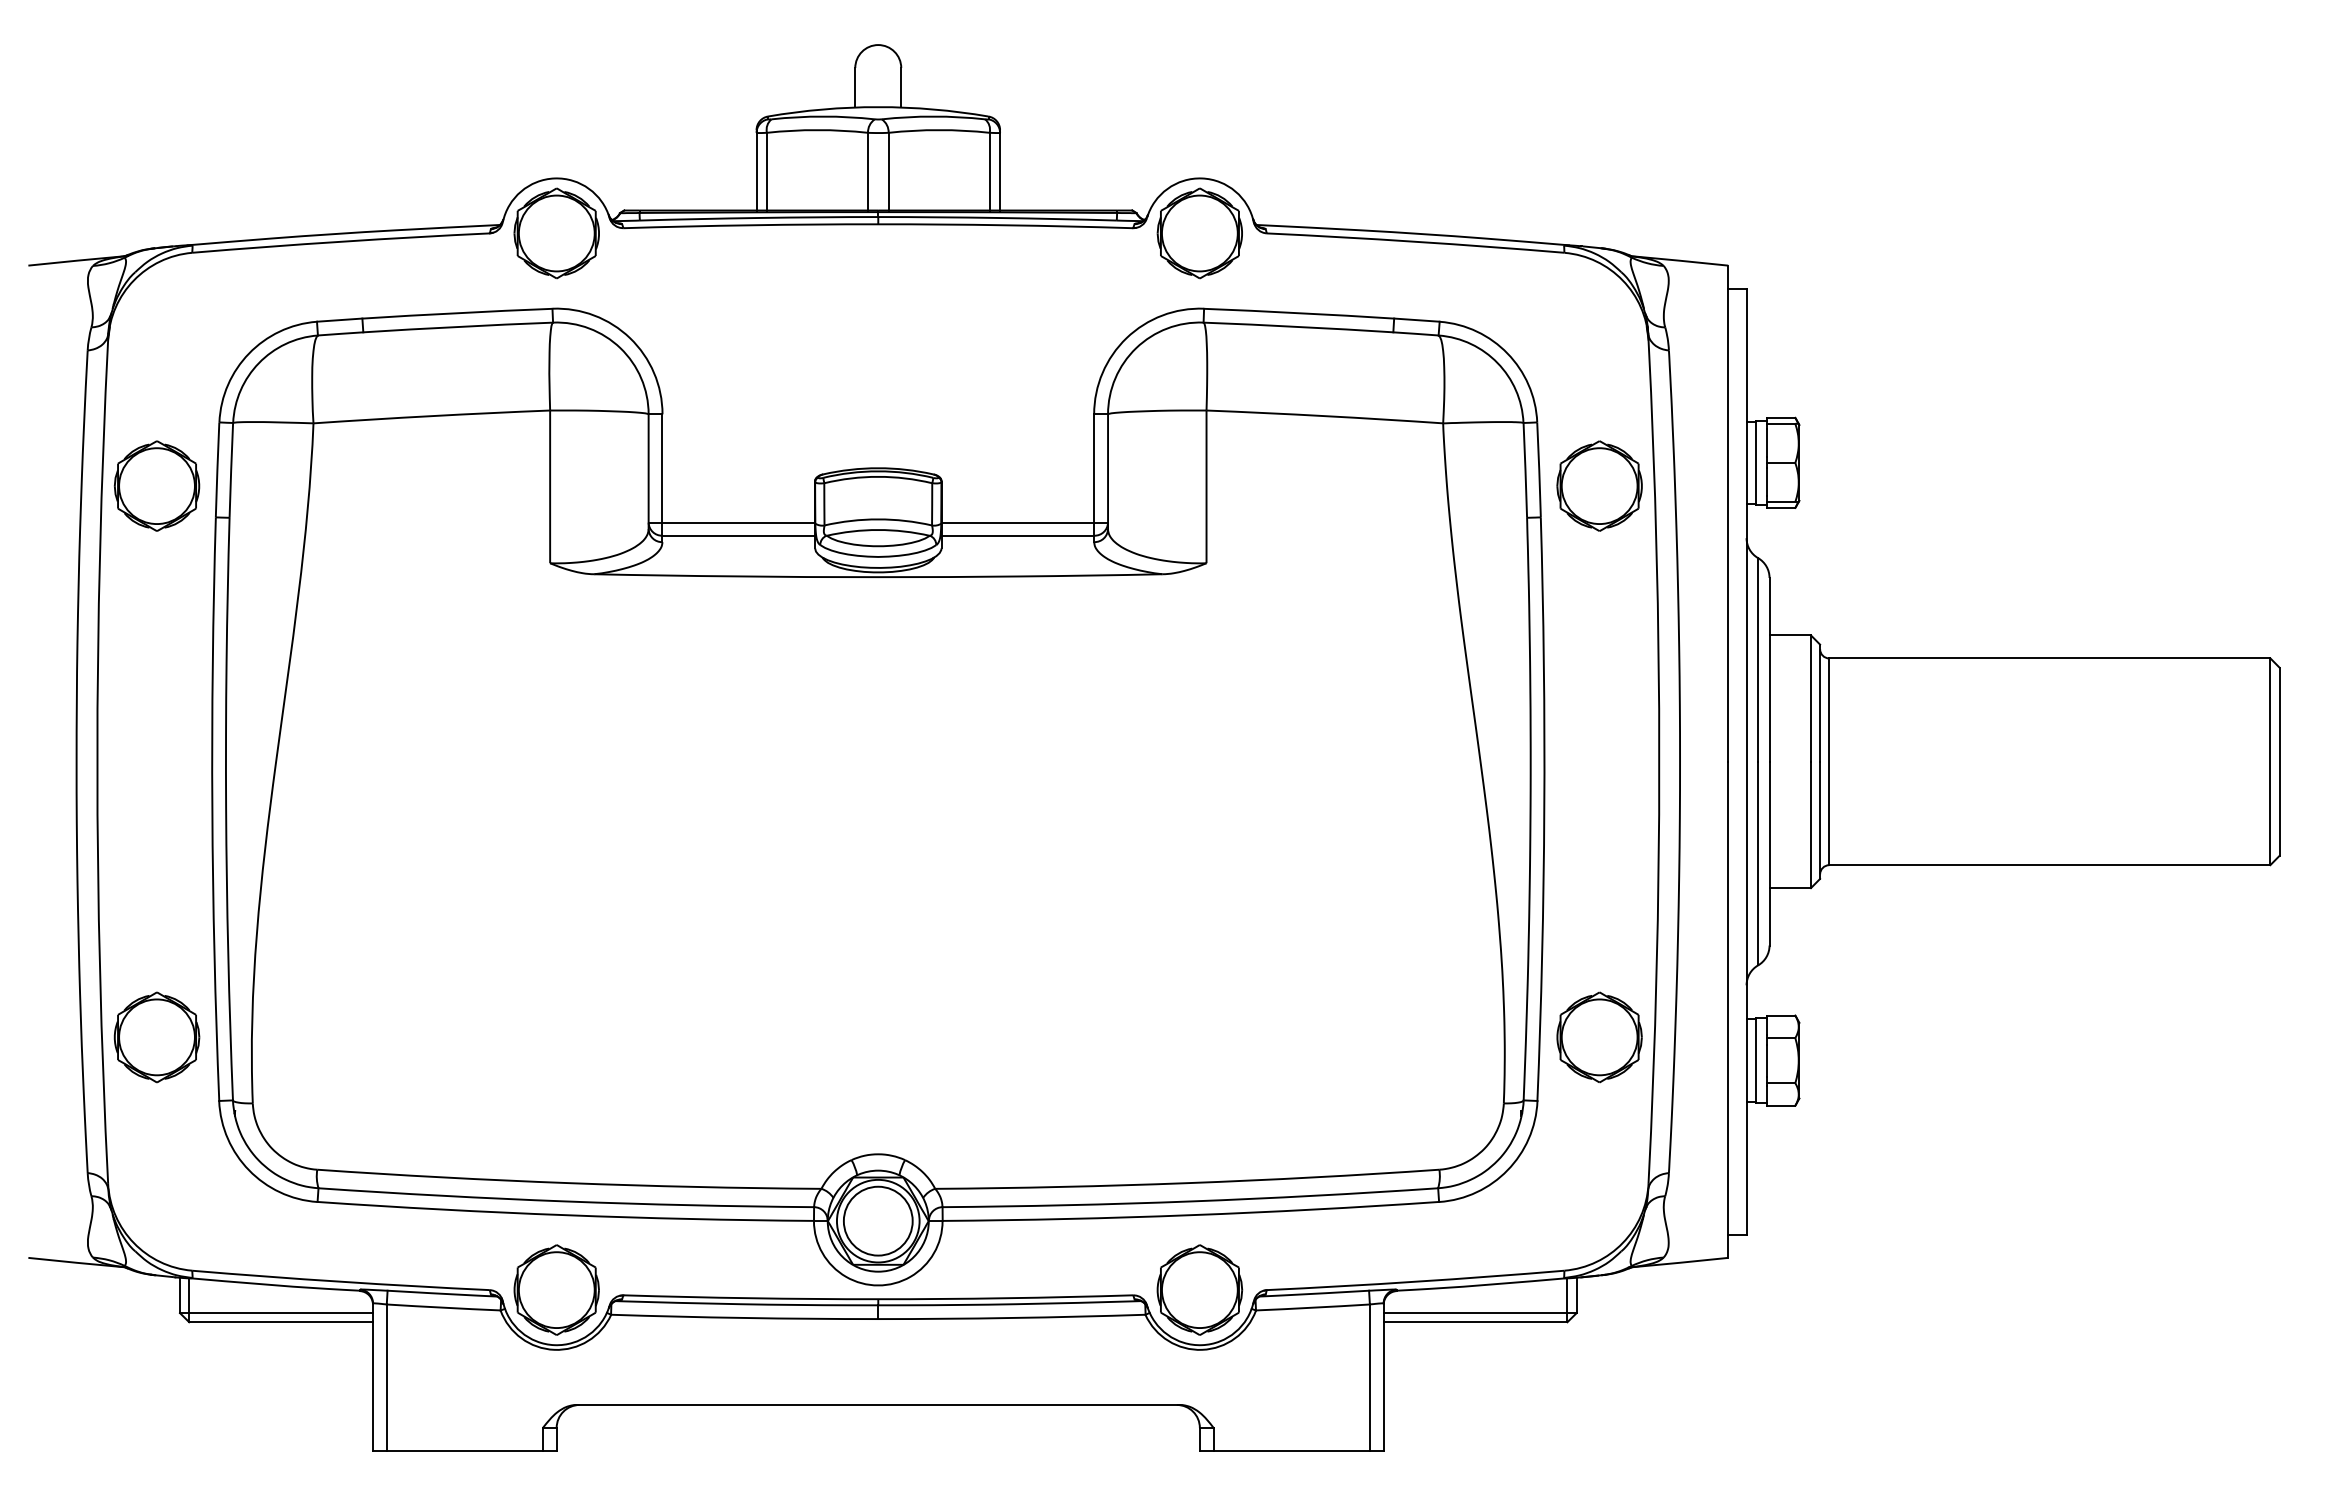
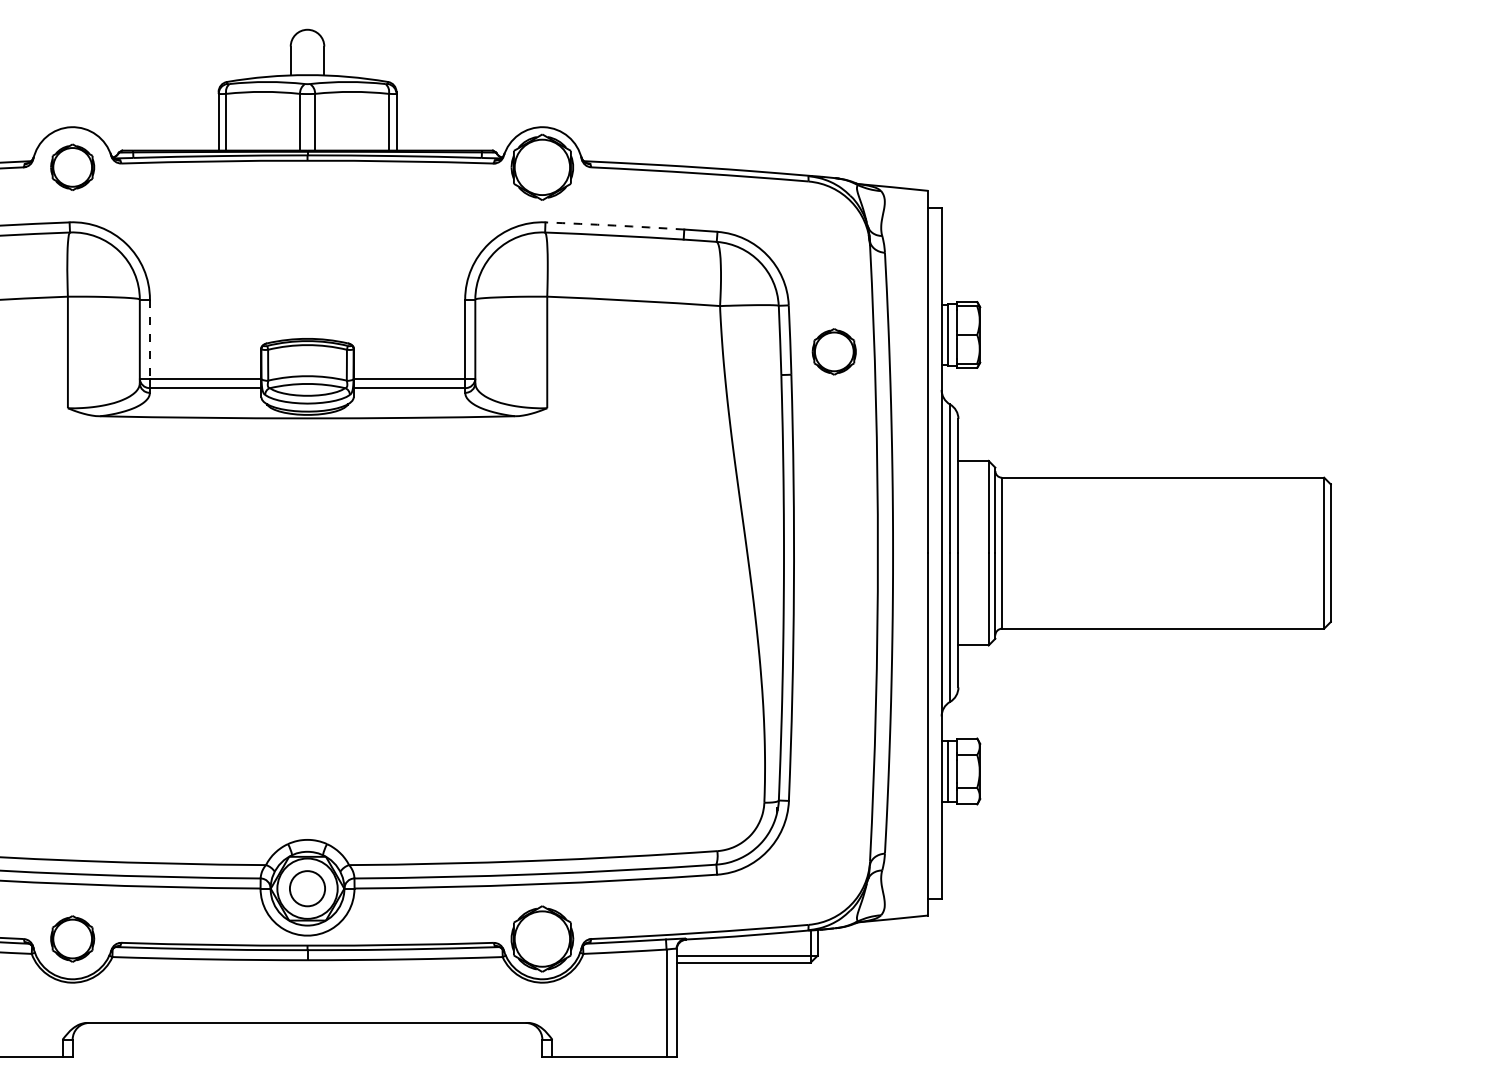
part: (556, 233) -> (72, 167), size x0.7
arc: (1299, 313) -> (615, 225), solid -> dashed
line: (662, 469) -> (149, 339), solid -> dashed
part: (1599, 485) -> (834, 351), size x0.7
part: (1599, 1037) -> (834, 754), removed
circle: (877, 1220) -> (306, 888), size x0.7
part: (556, 1289) -> (72, 938), size x0.7

